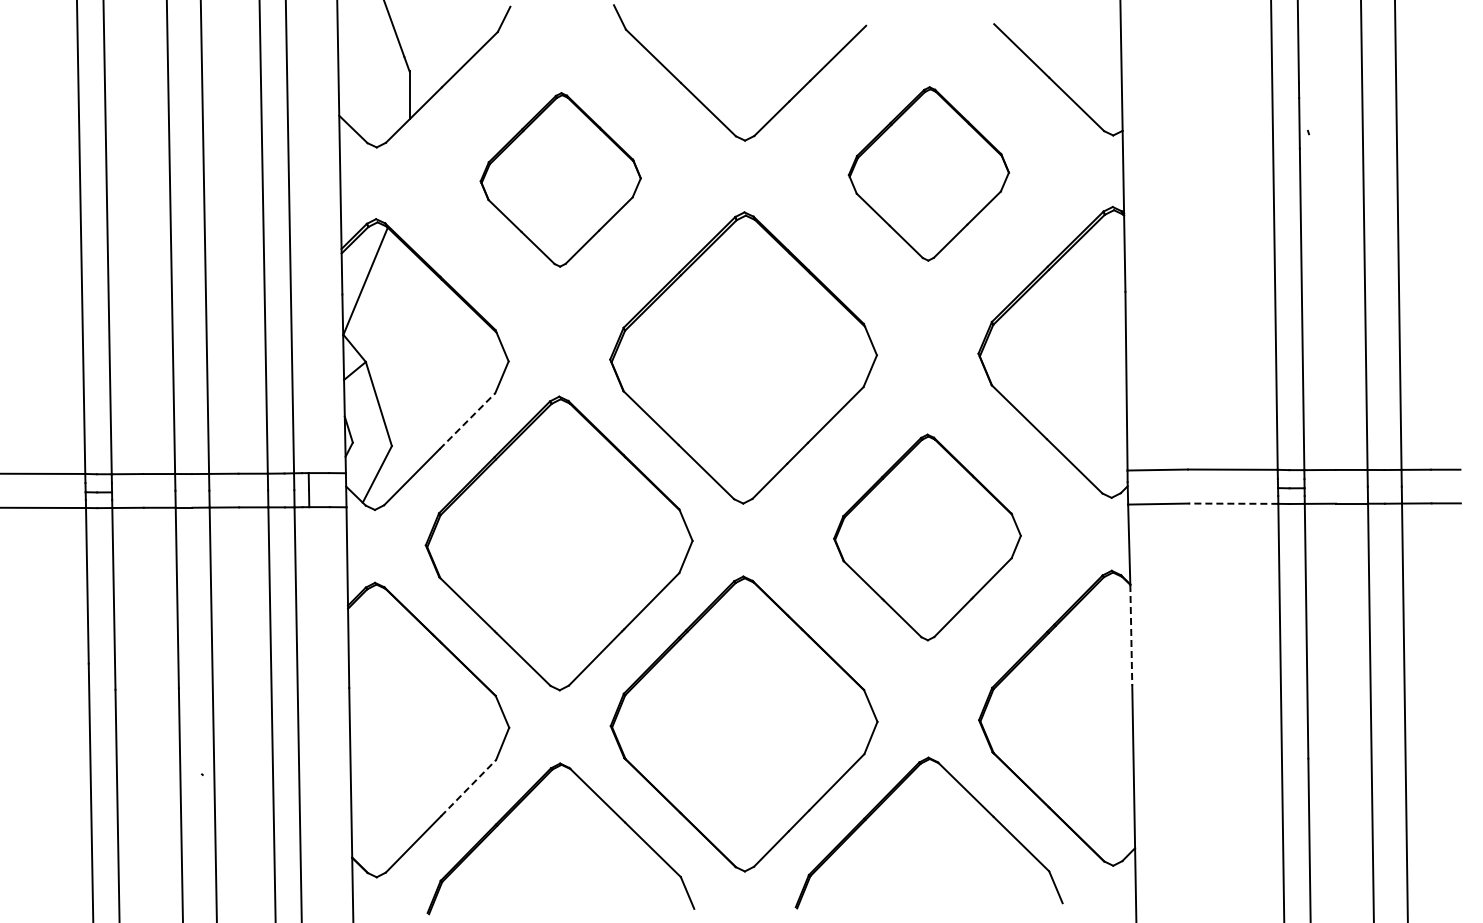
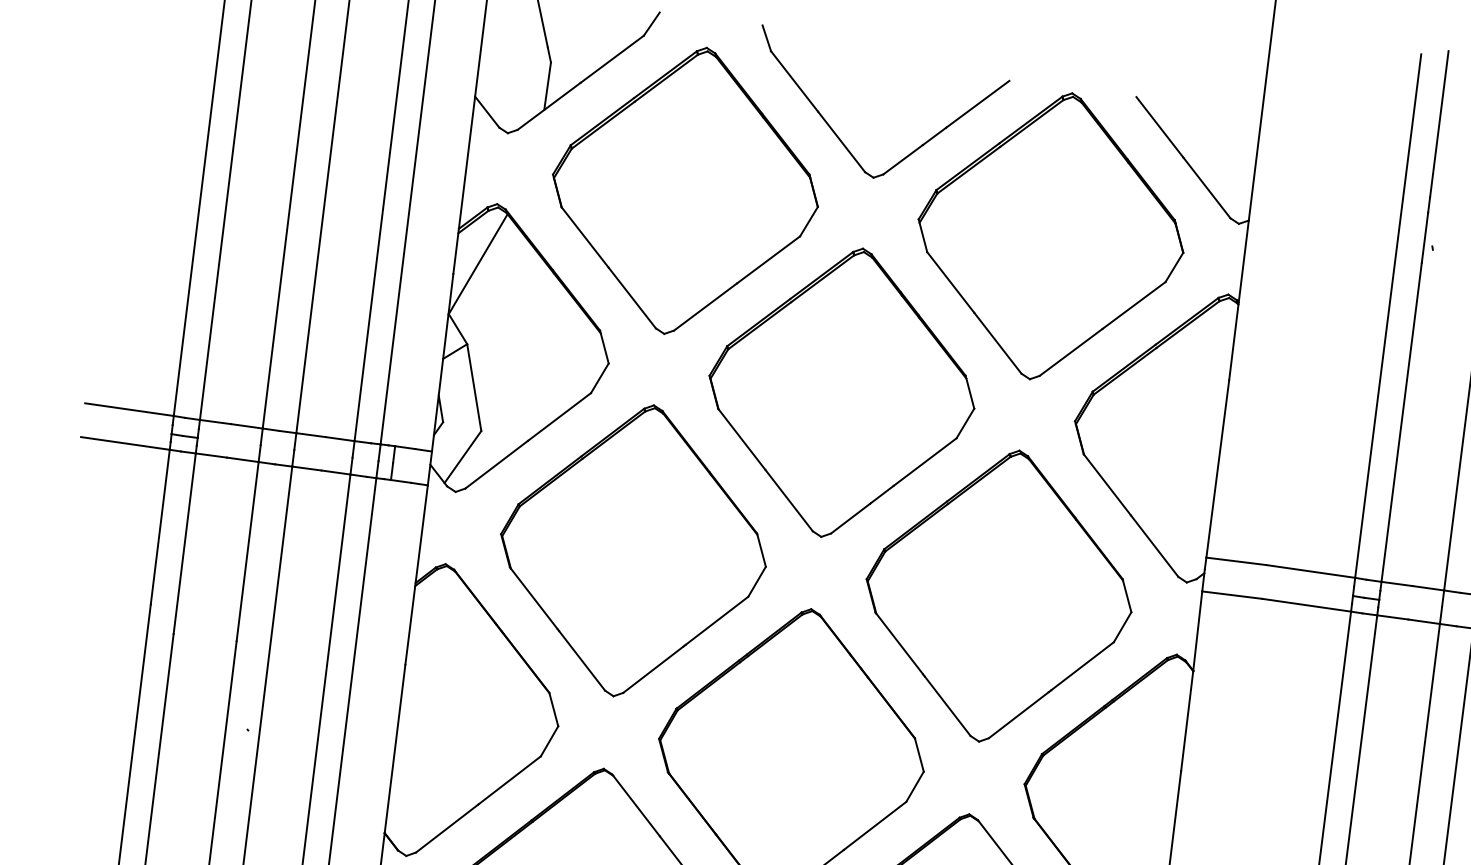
part: (928, 173) -> (1050, 235), size x1.67
part: (560, 179) -> (685, 190), size x1.67
line: (467, 420) -> (559, 416), dashed -> solid
line: (1233, 503) -> (1306, 605), dashed -> solid
part: (927, 537) -> (998, 596), size x1.43
line: (1131, 635) -> (1187, 721), dashed -> solid
line: (468, 787) -> (509, 779), dashed -> solid

